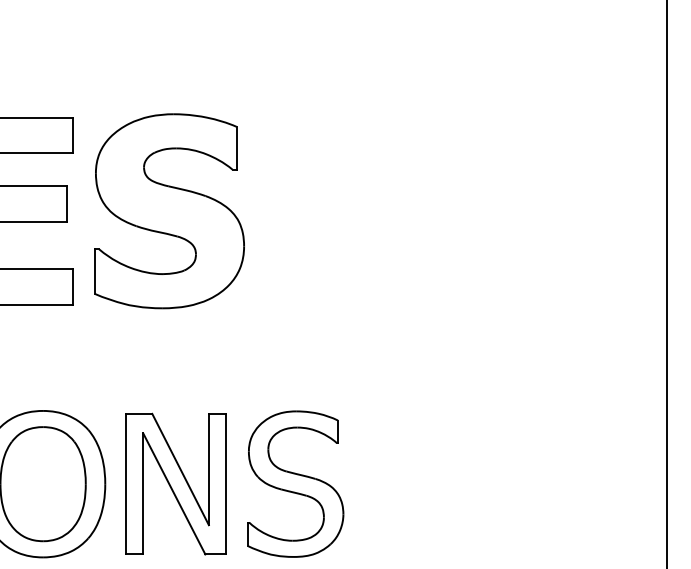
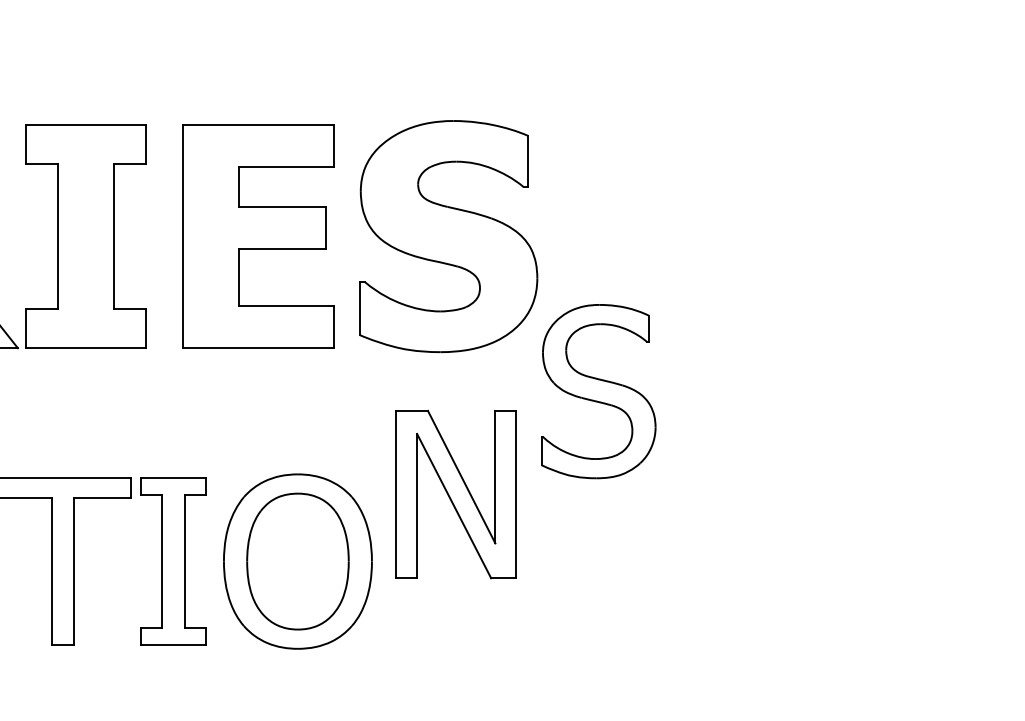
part: (175, 484) -> (455, 494), moved
part: (295, 484) -> (598, 391), moved

